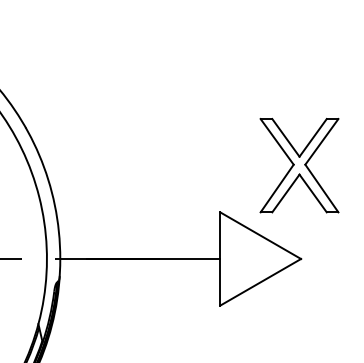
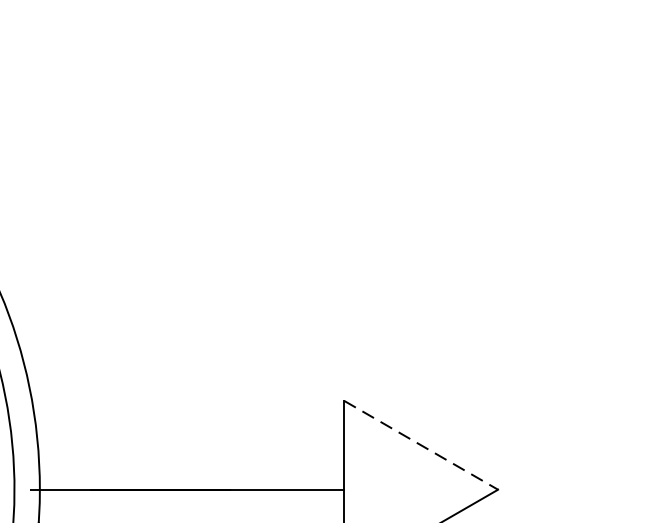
part: (299, 165) -> (495, 311), removed
line: (260, 235) -> (420, 444), solid -> dashed

